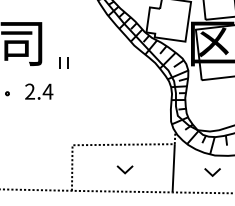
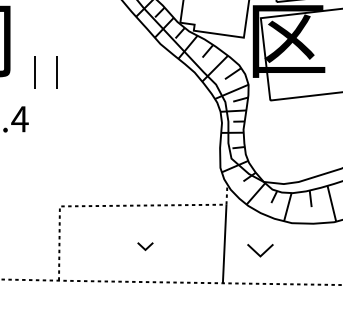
part: (63, 62) -> (45, 71), size x1.6
part: (124, 169) -> (144, 245), size x0.6
part: (212, 172) -> (260, 250), moved

